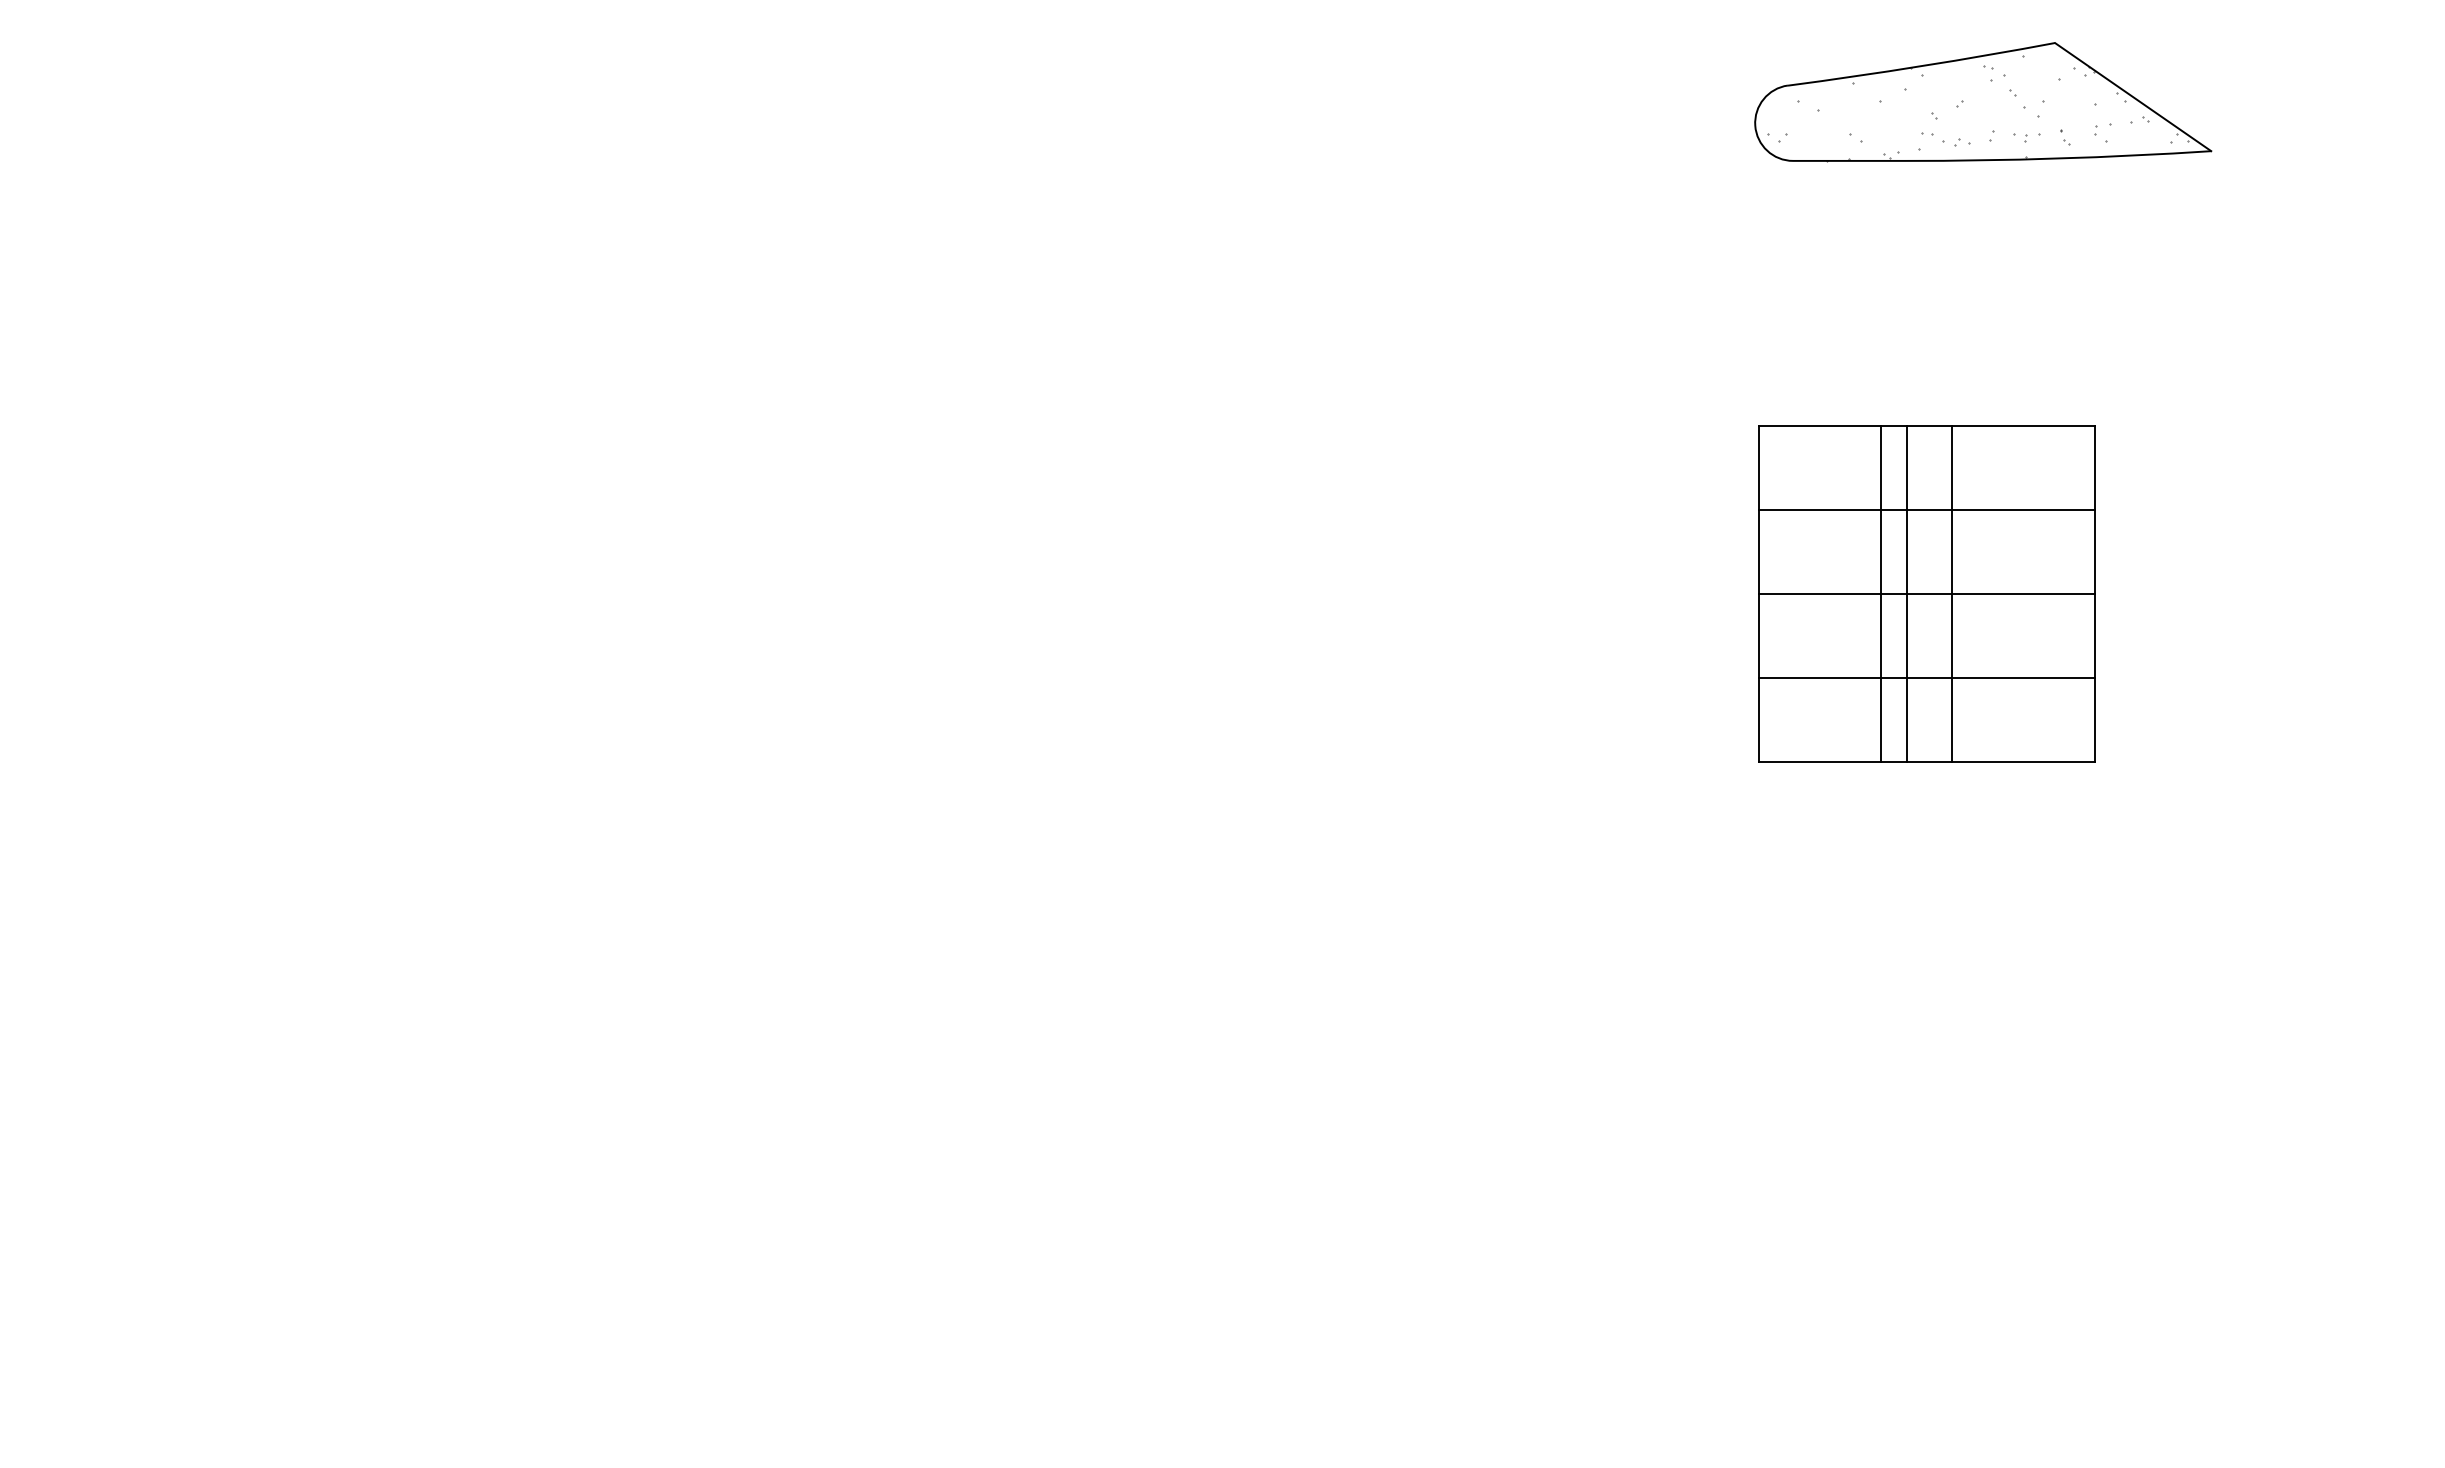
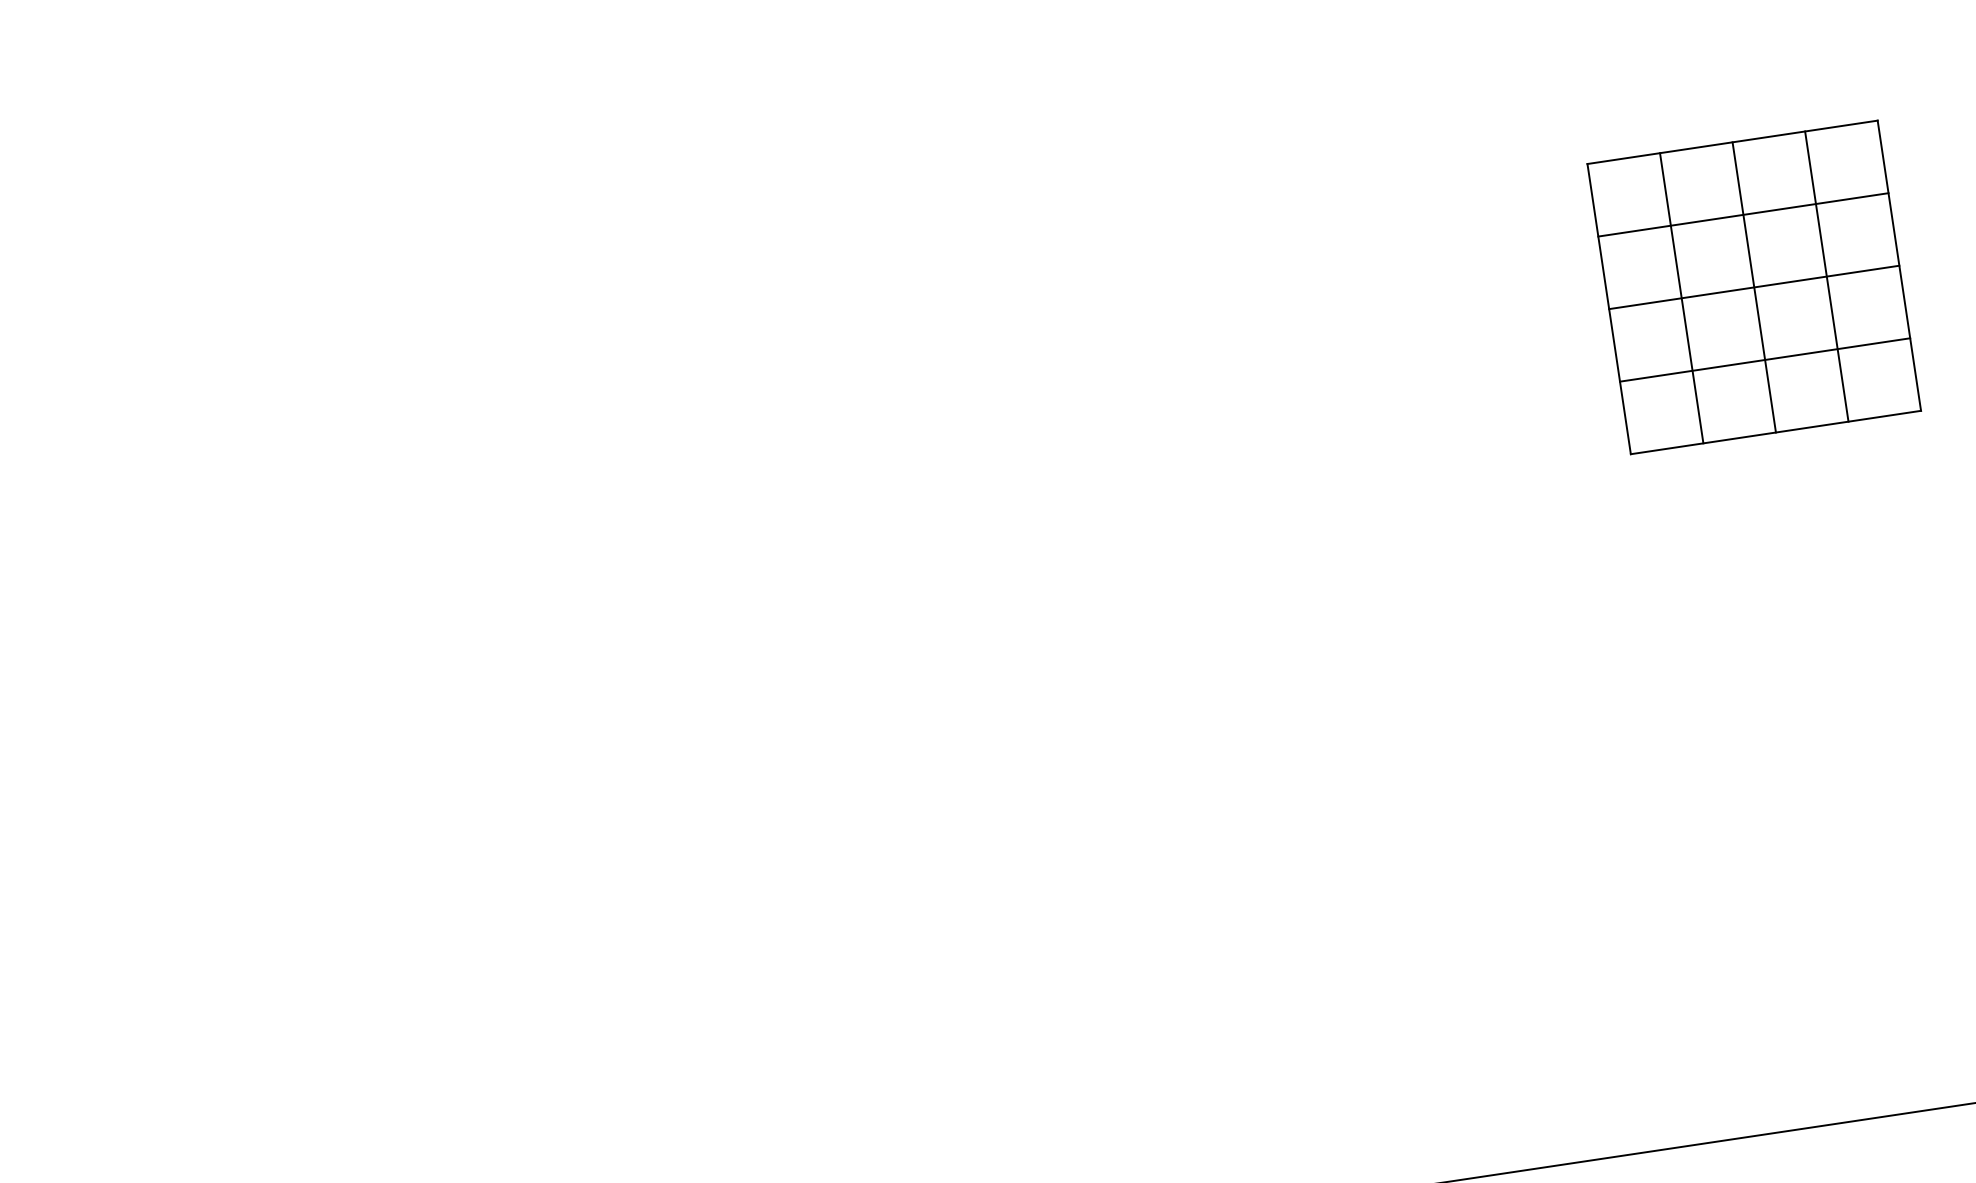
line: (1880, 594) -> (1754, 287), moved
line: (1906, 594) -> (1681, 298), moved
line: (1951, 594) -> (1826, 276), moved

